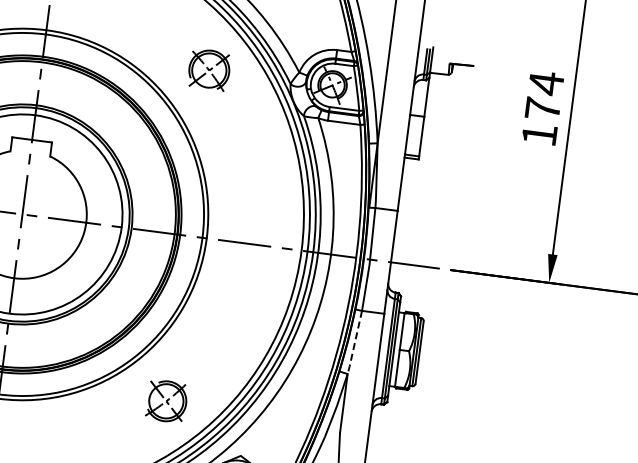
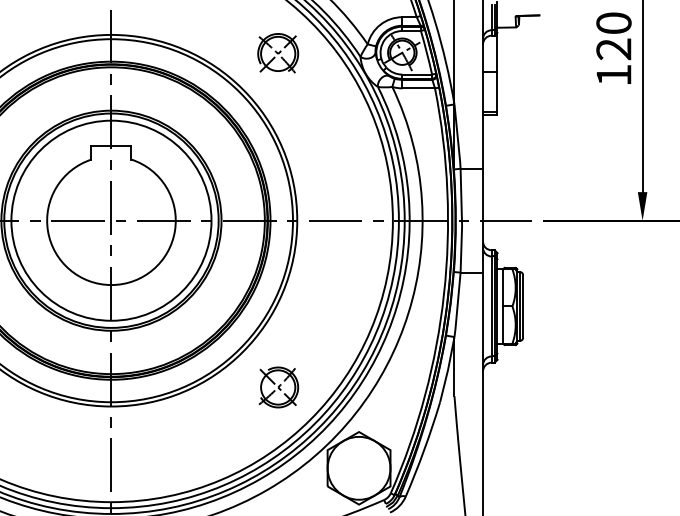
text: (544, 95) -> (613, 35), 174 -> 120
line: (354, 344) -> (457, 306), dashed -> solid

